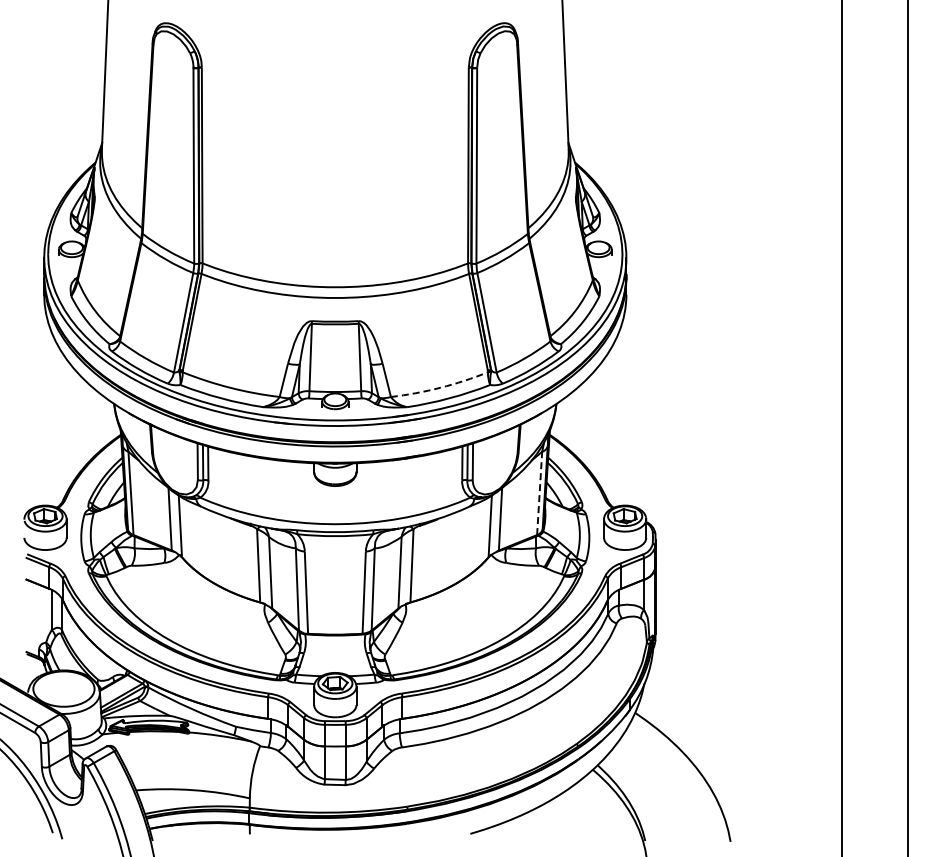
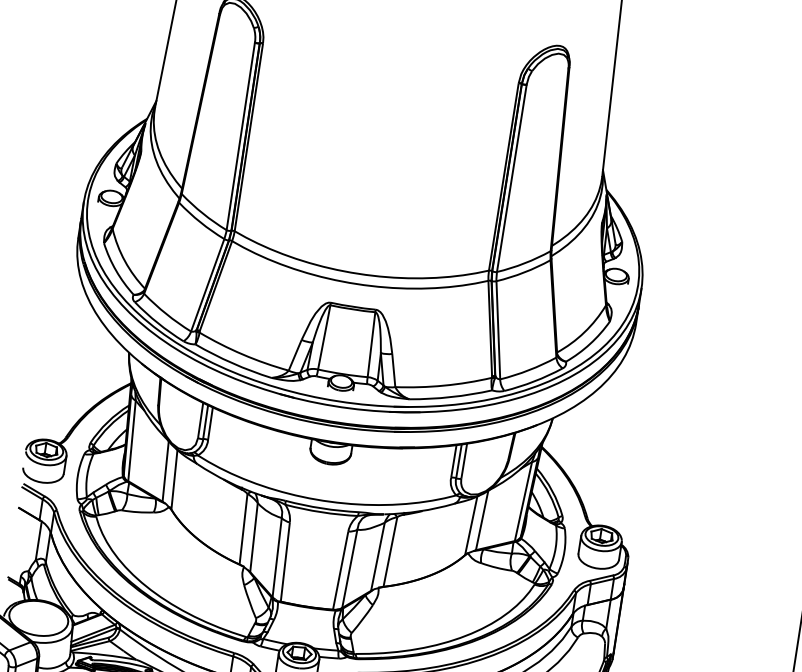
arc: (440, 387) -> (444, 385), dashed -> solid
line: (539, 493) -> (523, 501), dashed -> solid

